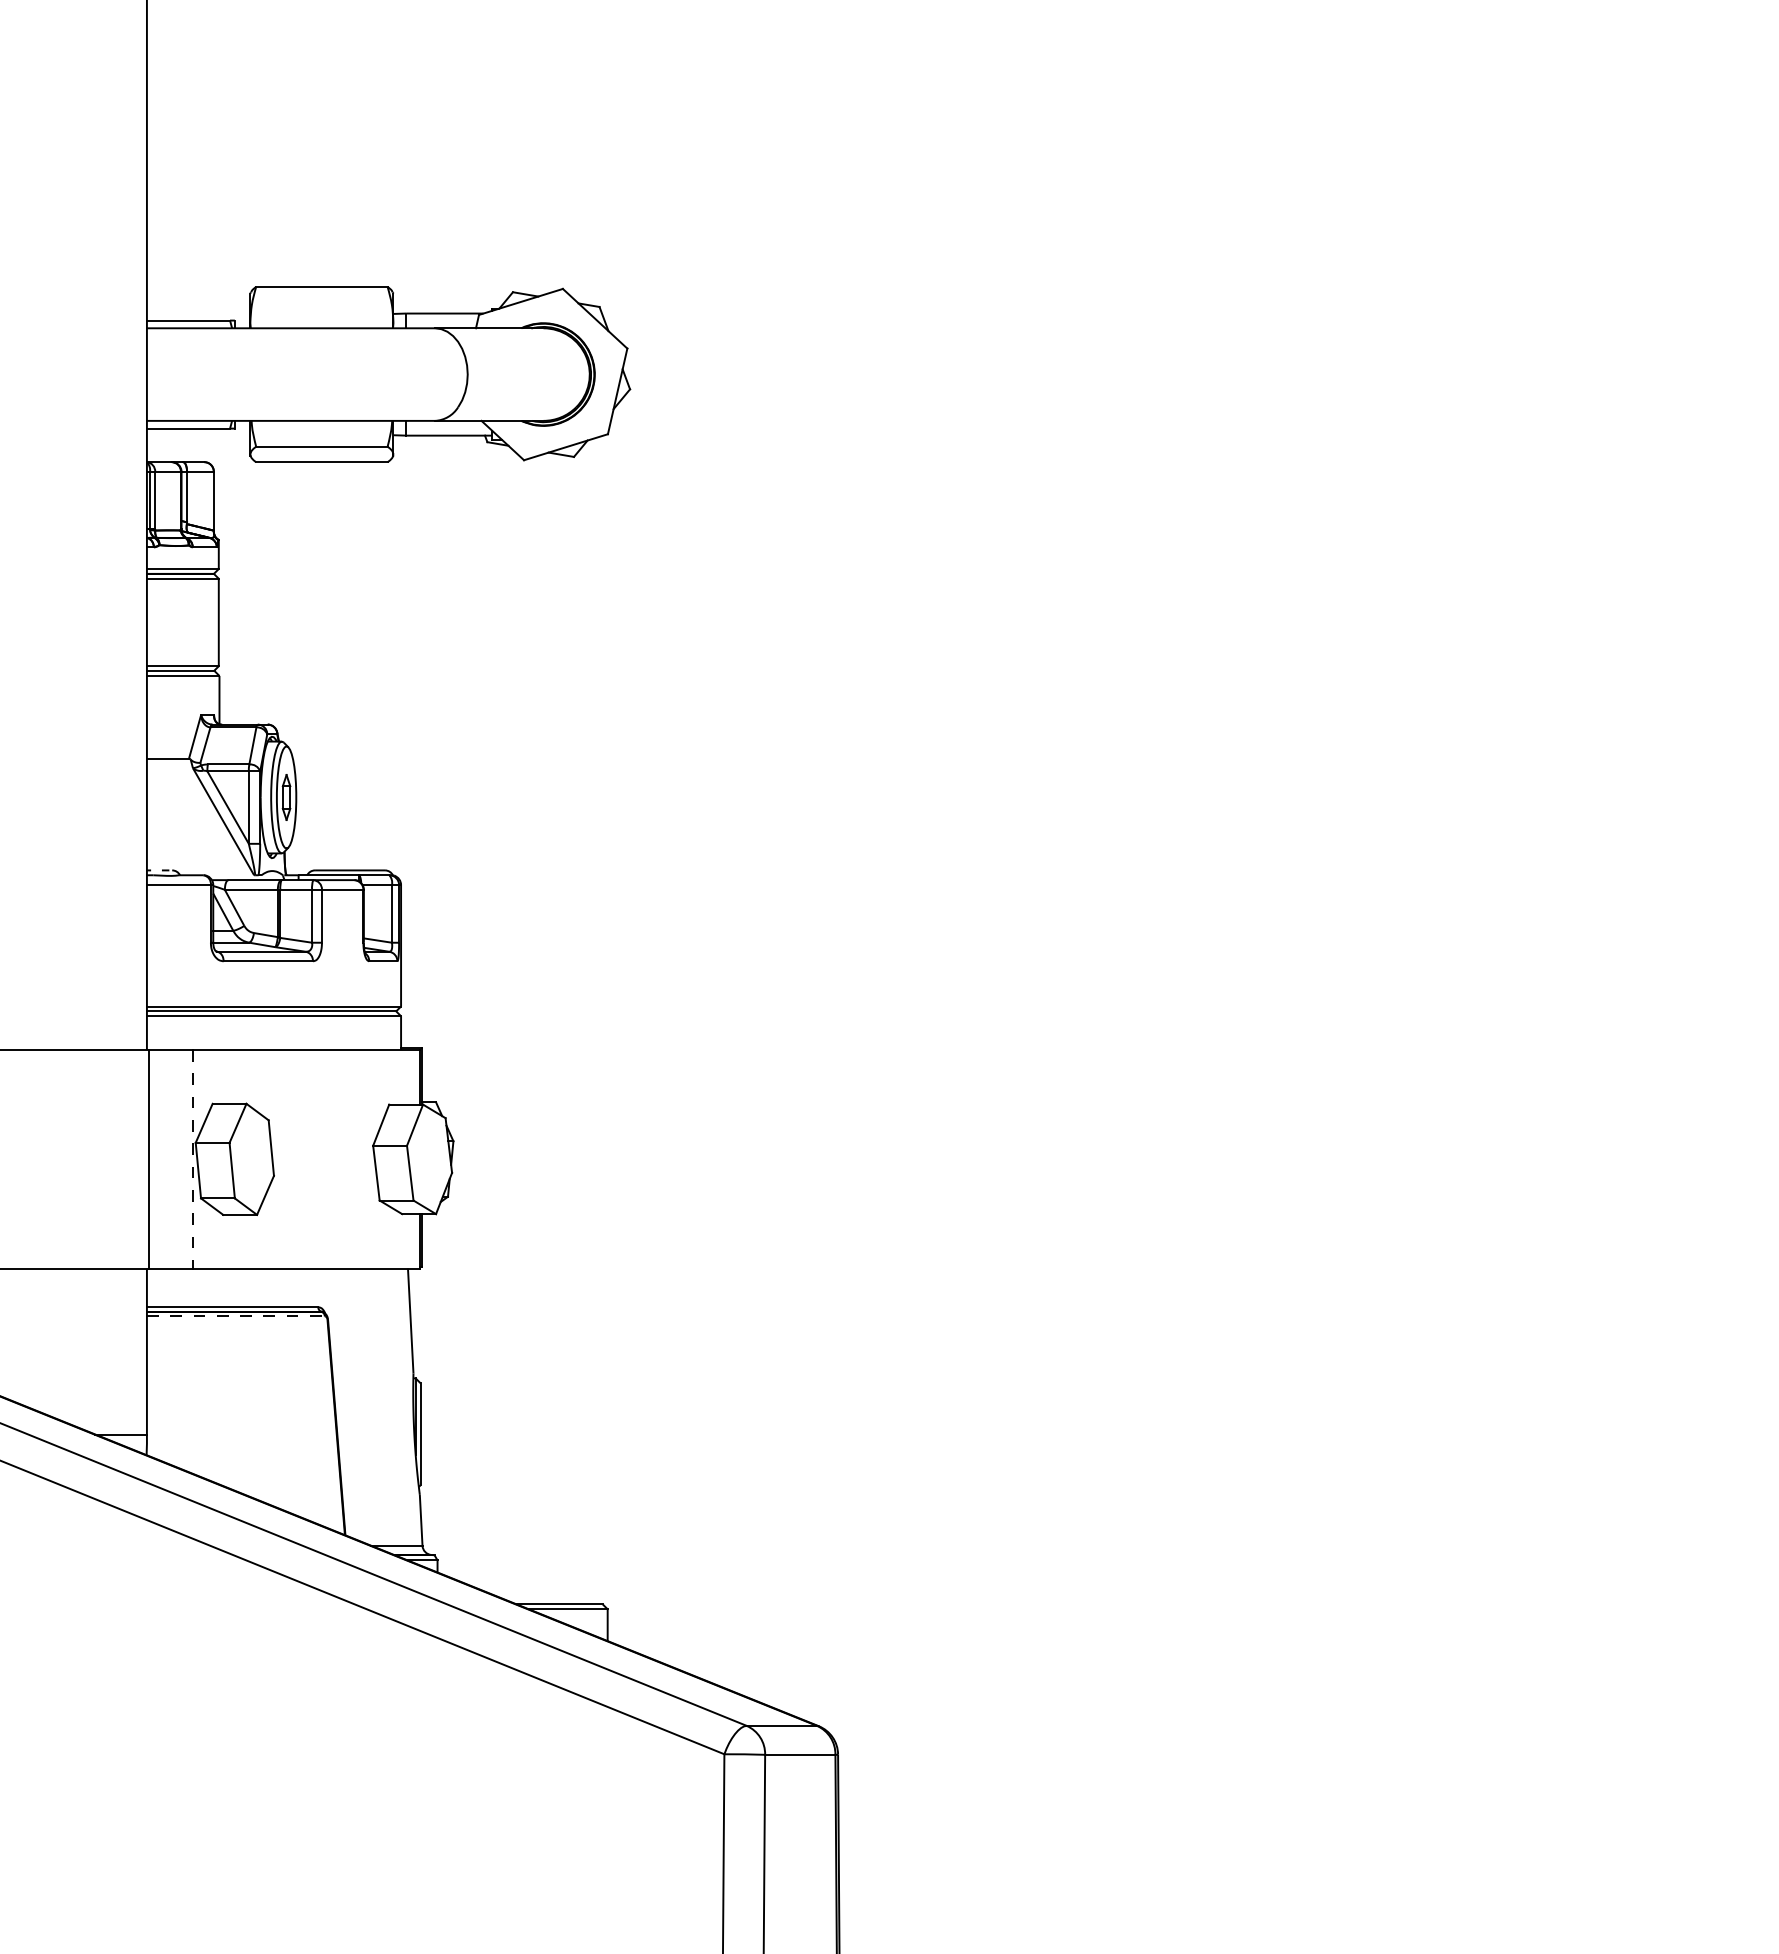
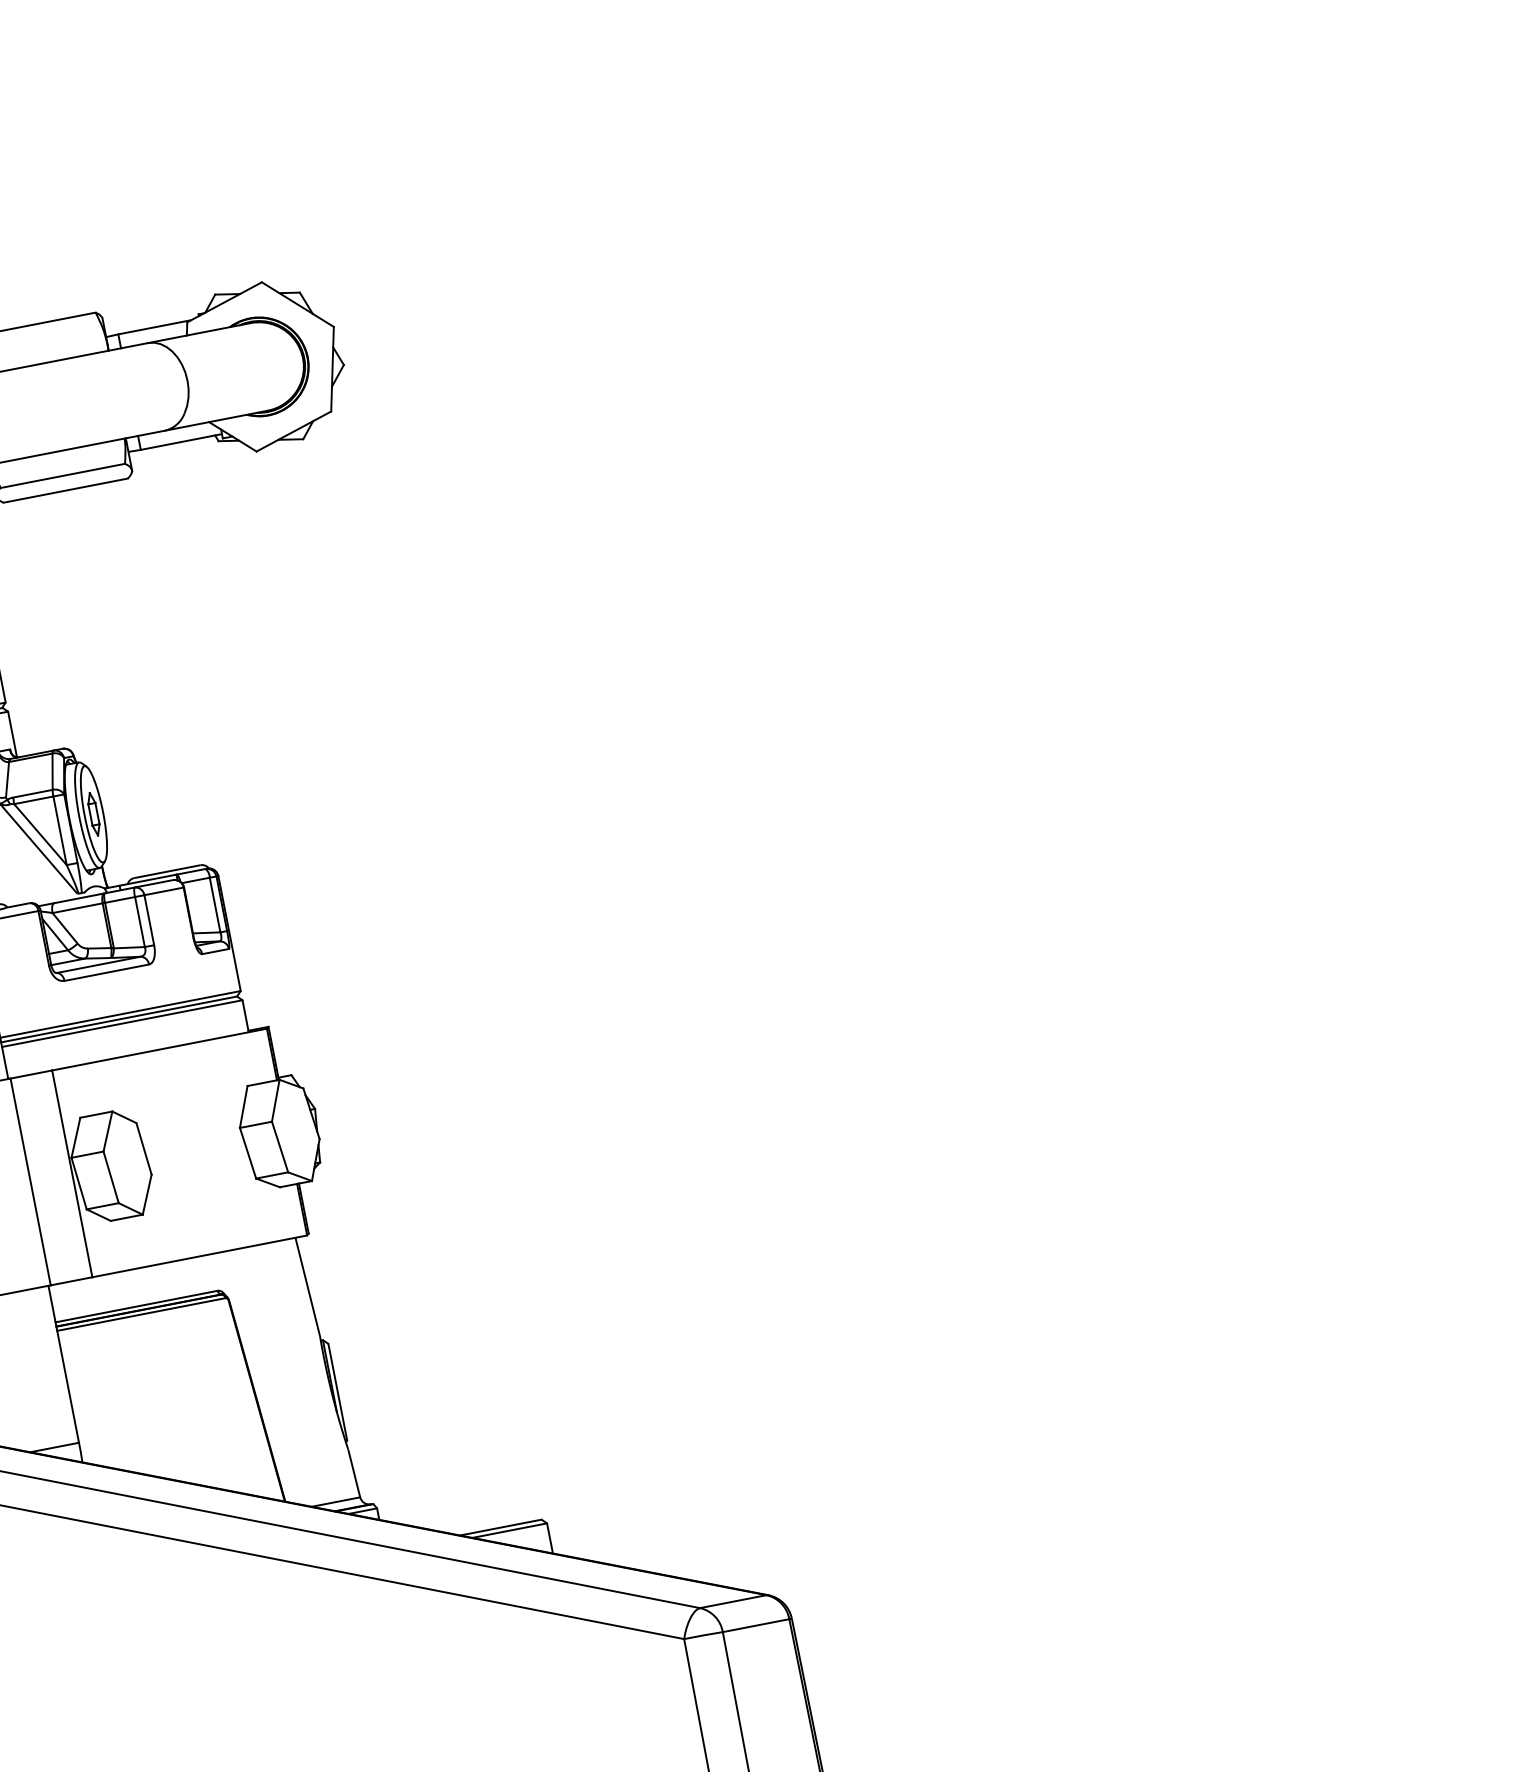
line: (193, 1159) -> (72, 1173), dashed -> solid
line: (235, 1316) -> (141, 1314), dashed -> solid

